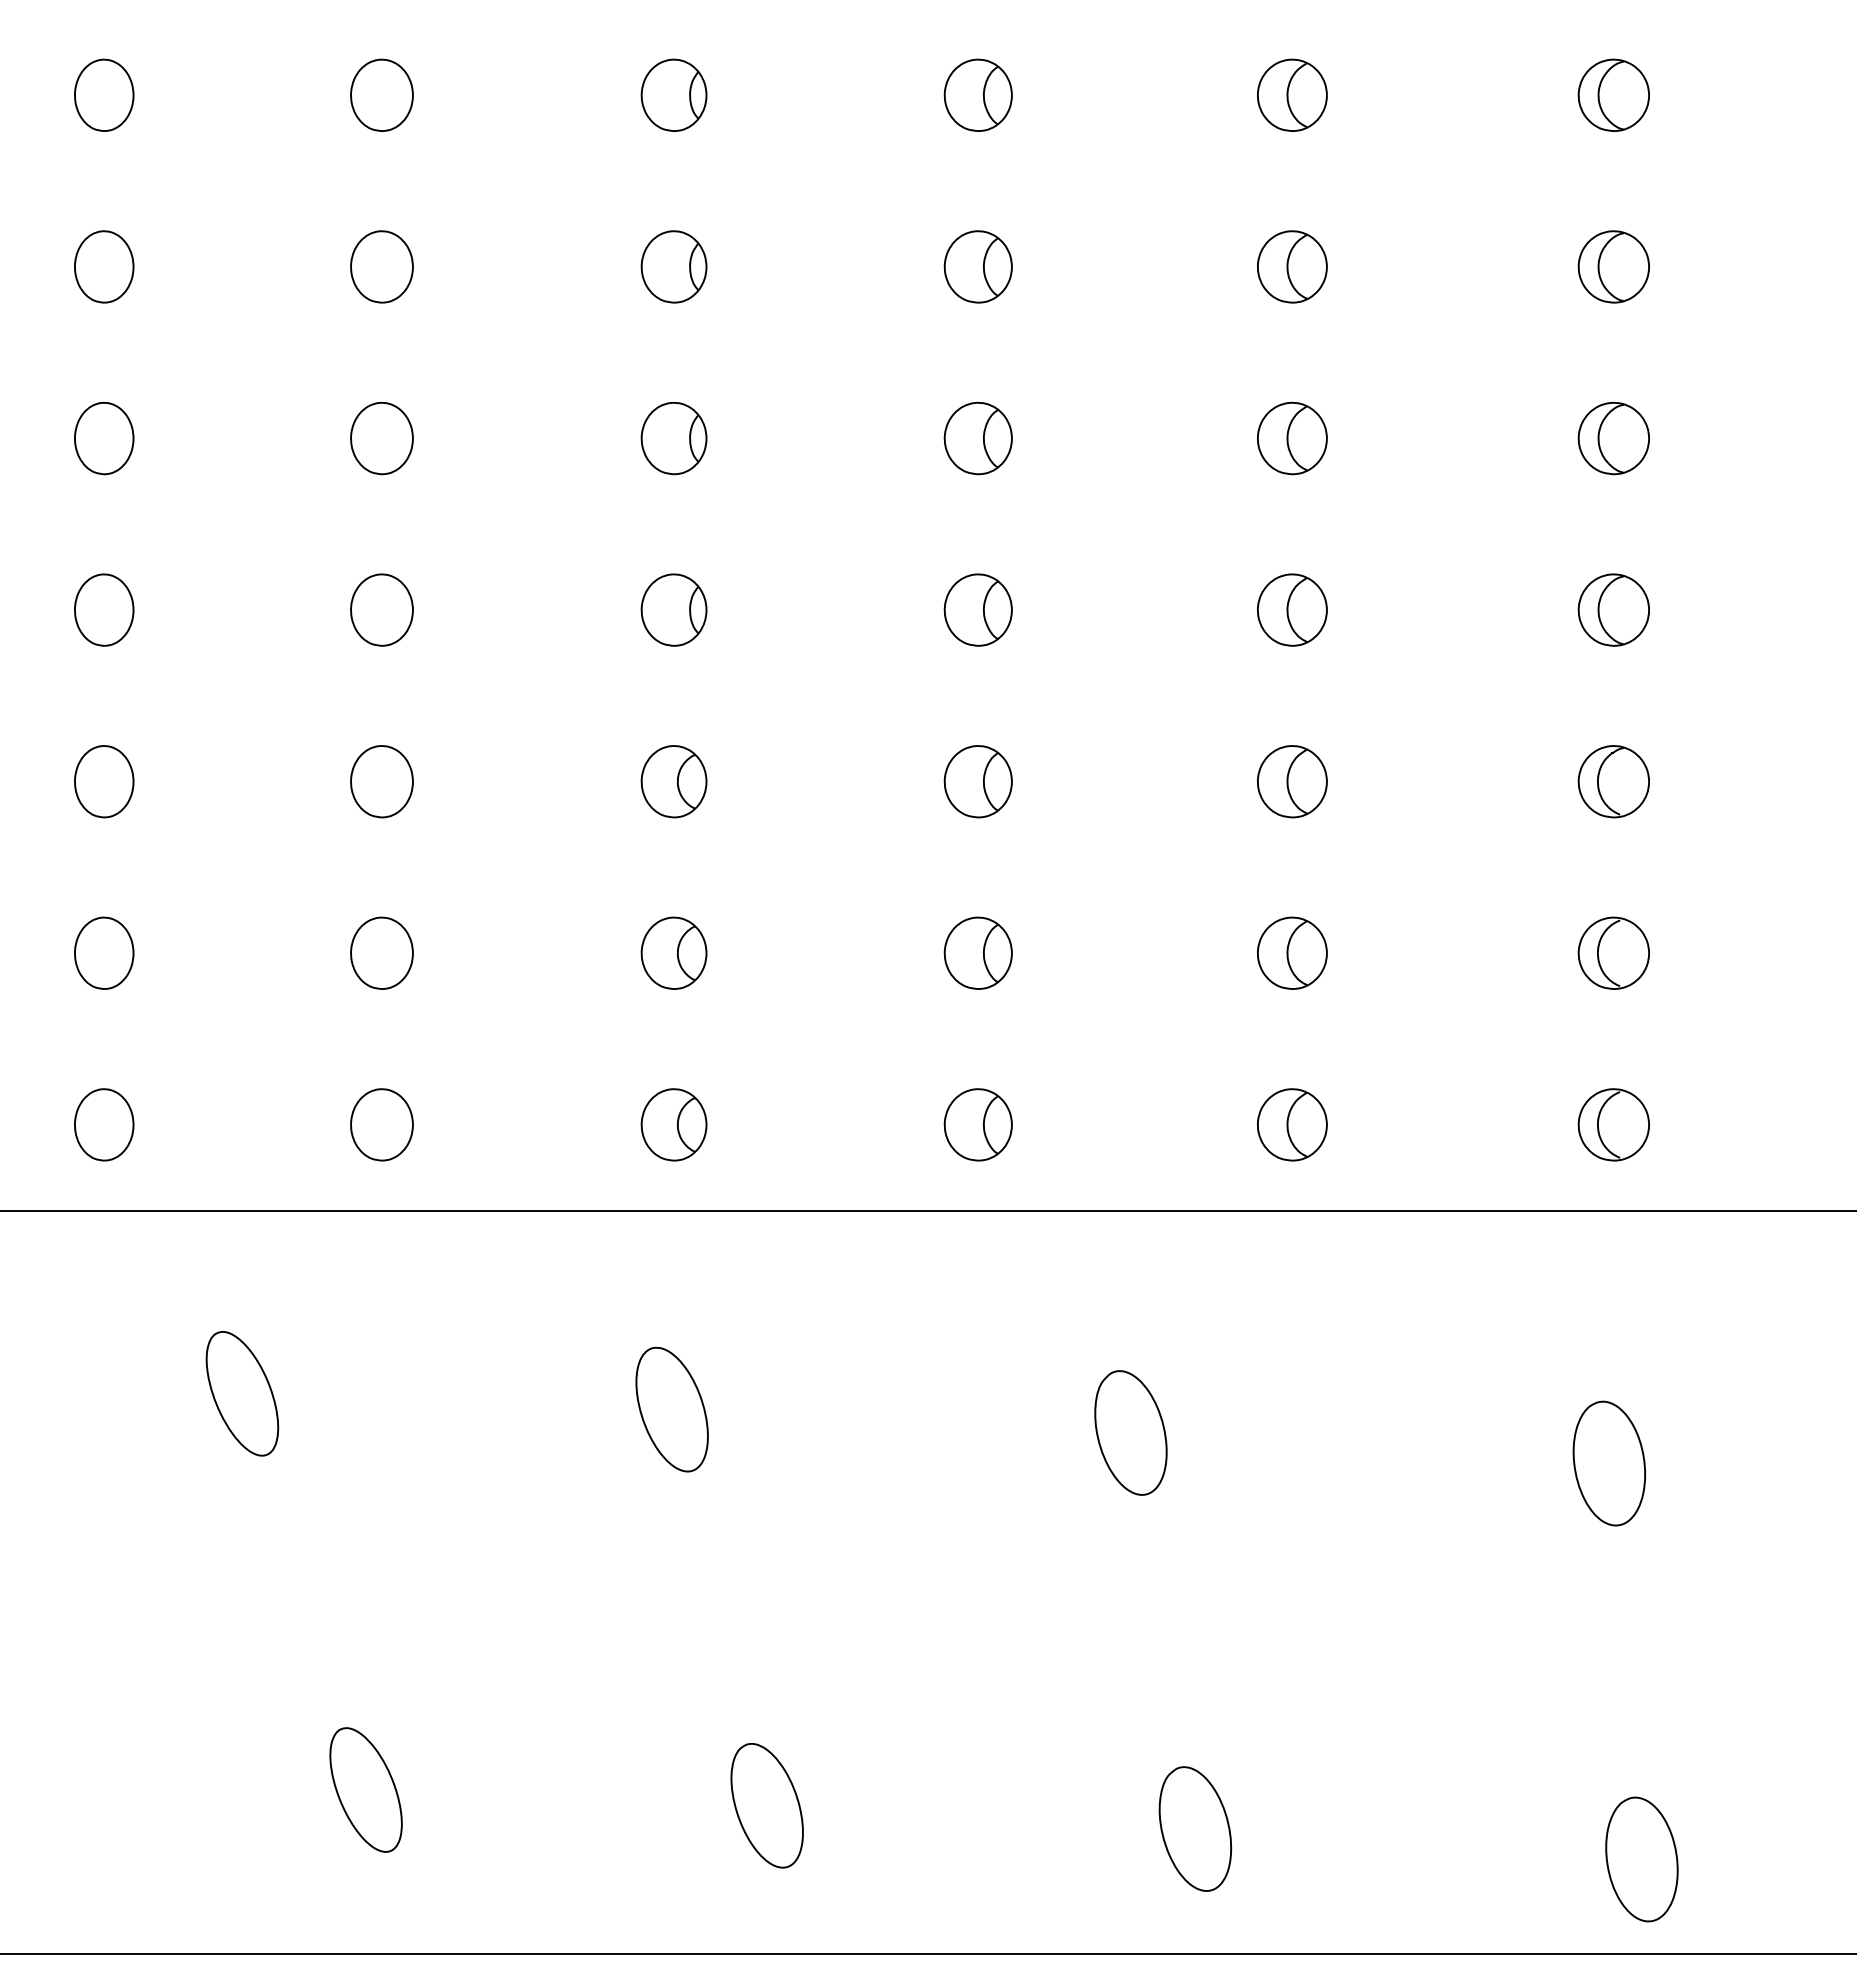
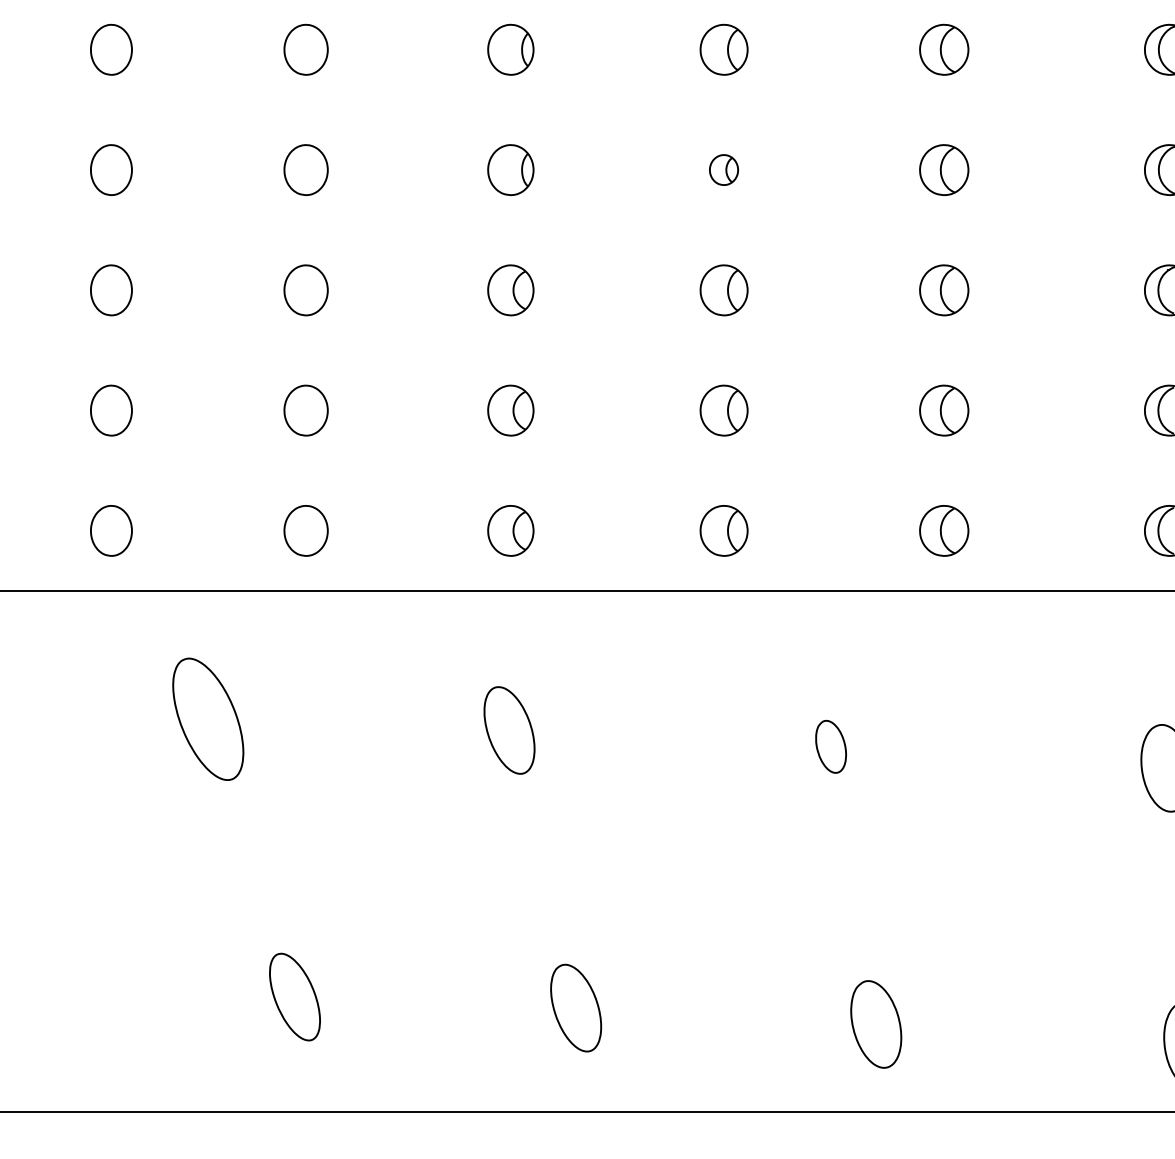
part: (977, 609) -> (723, 169), size x0.6
part: (242, 1393) -> (208, 719), size x1.4
part: (1130, 1432) -> (830, 746), size x0.6

